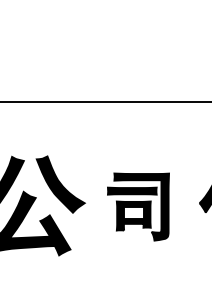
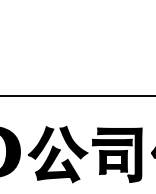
part: (138, 205) -> (117, 154), size x1.43

